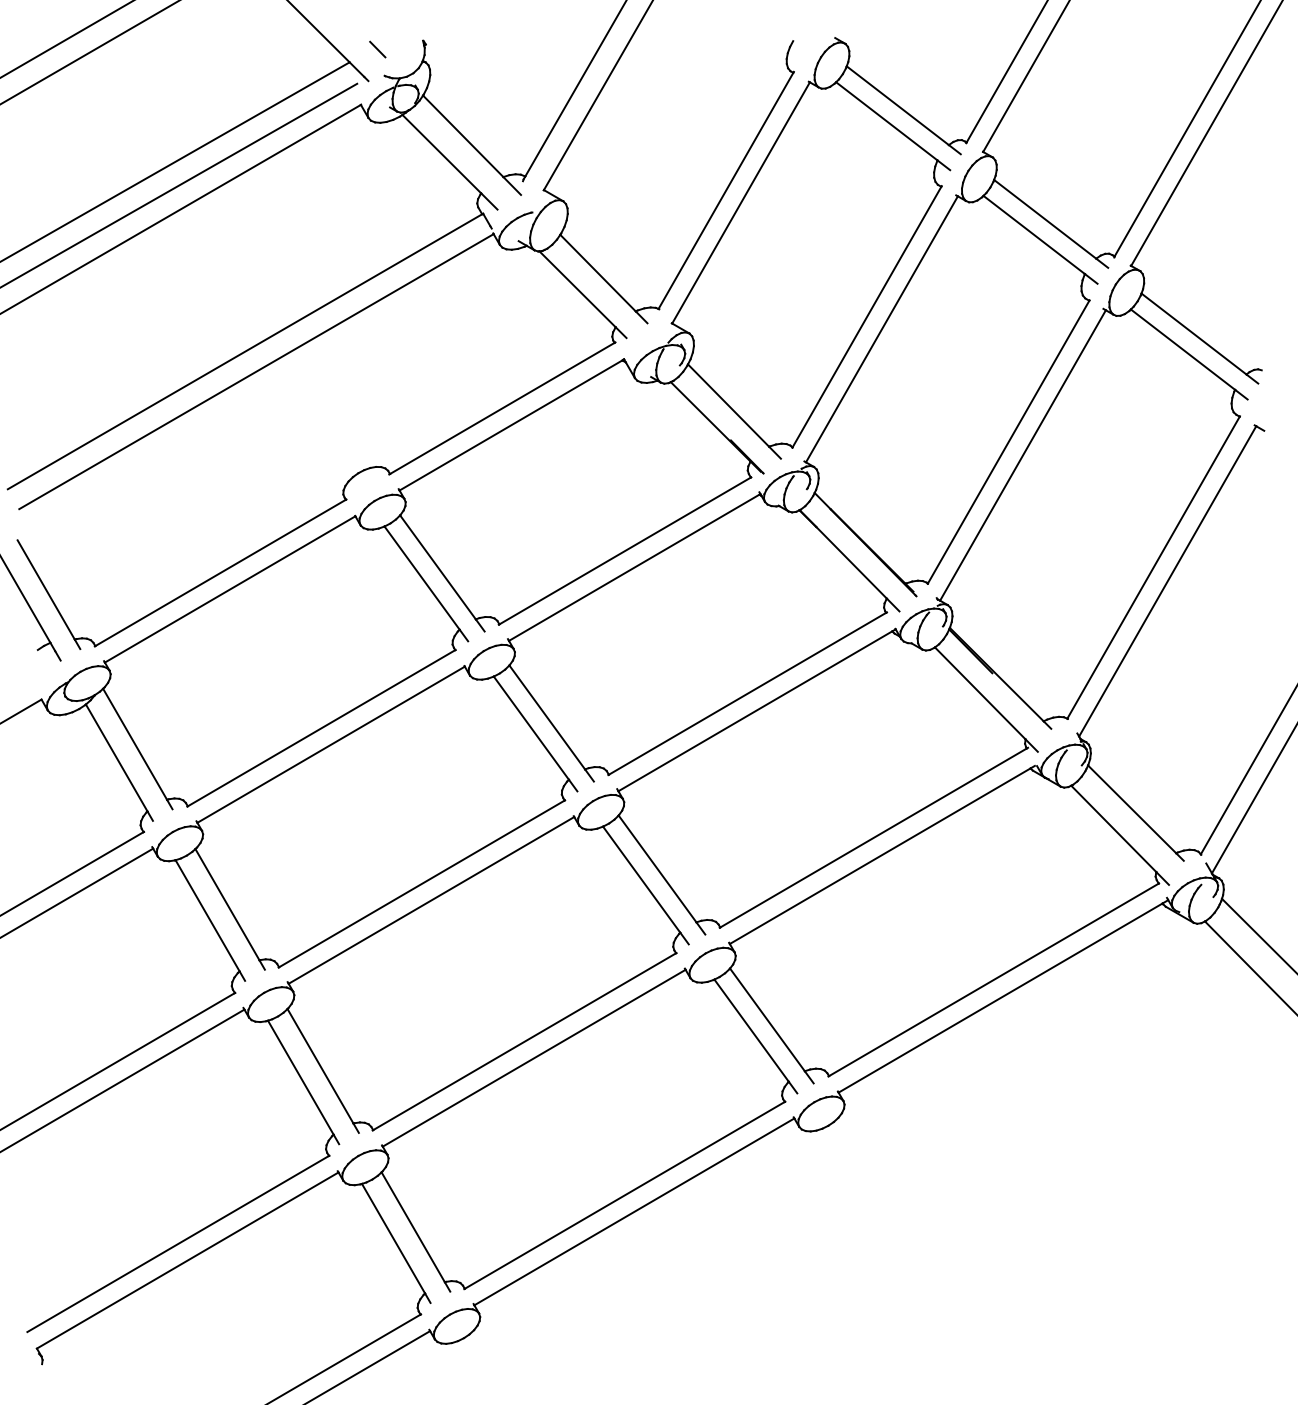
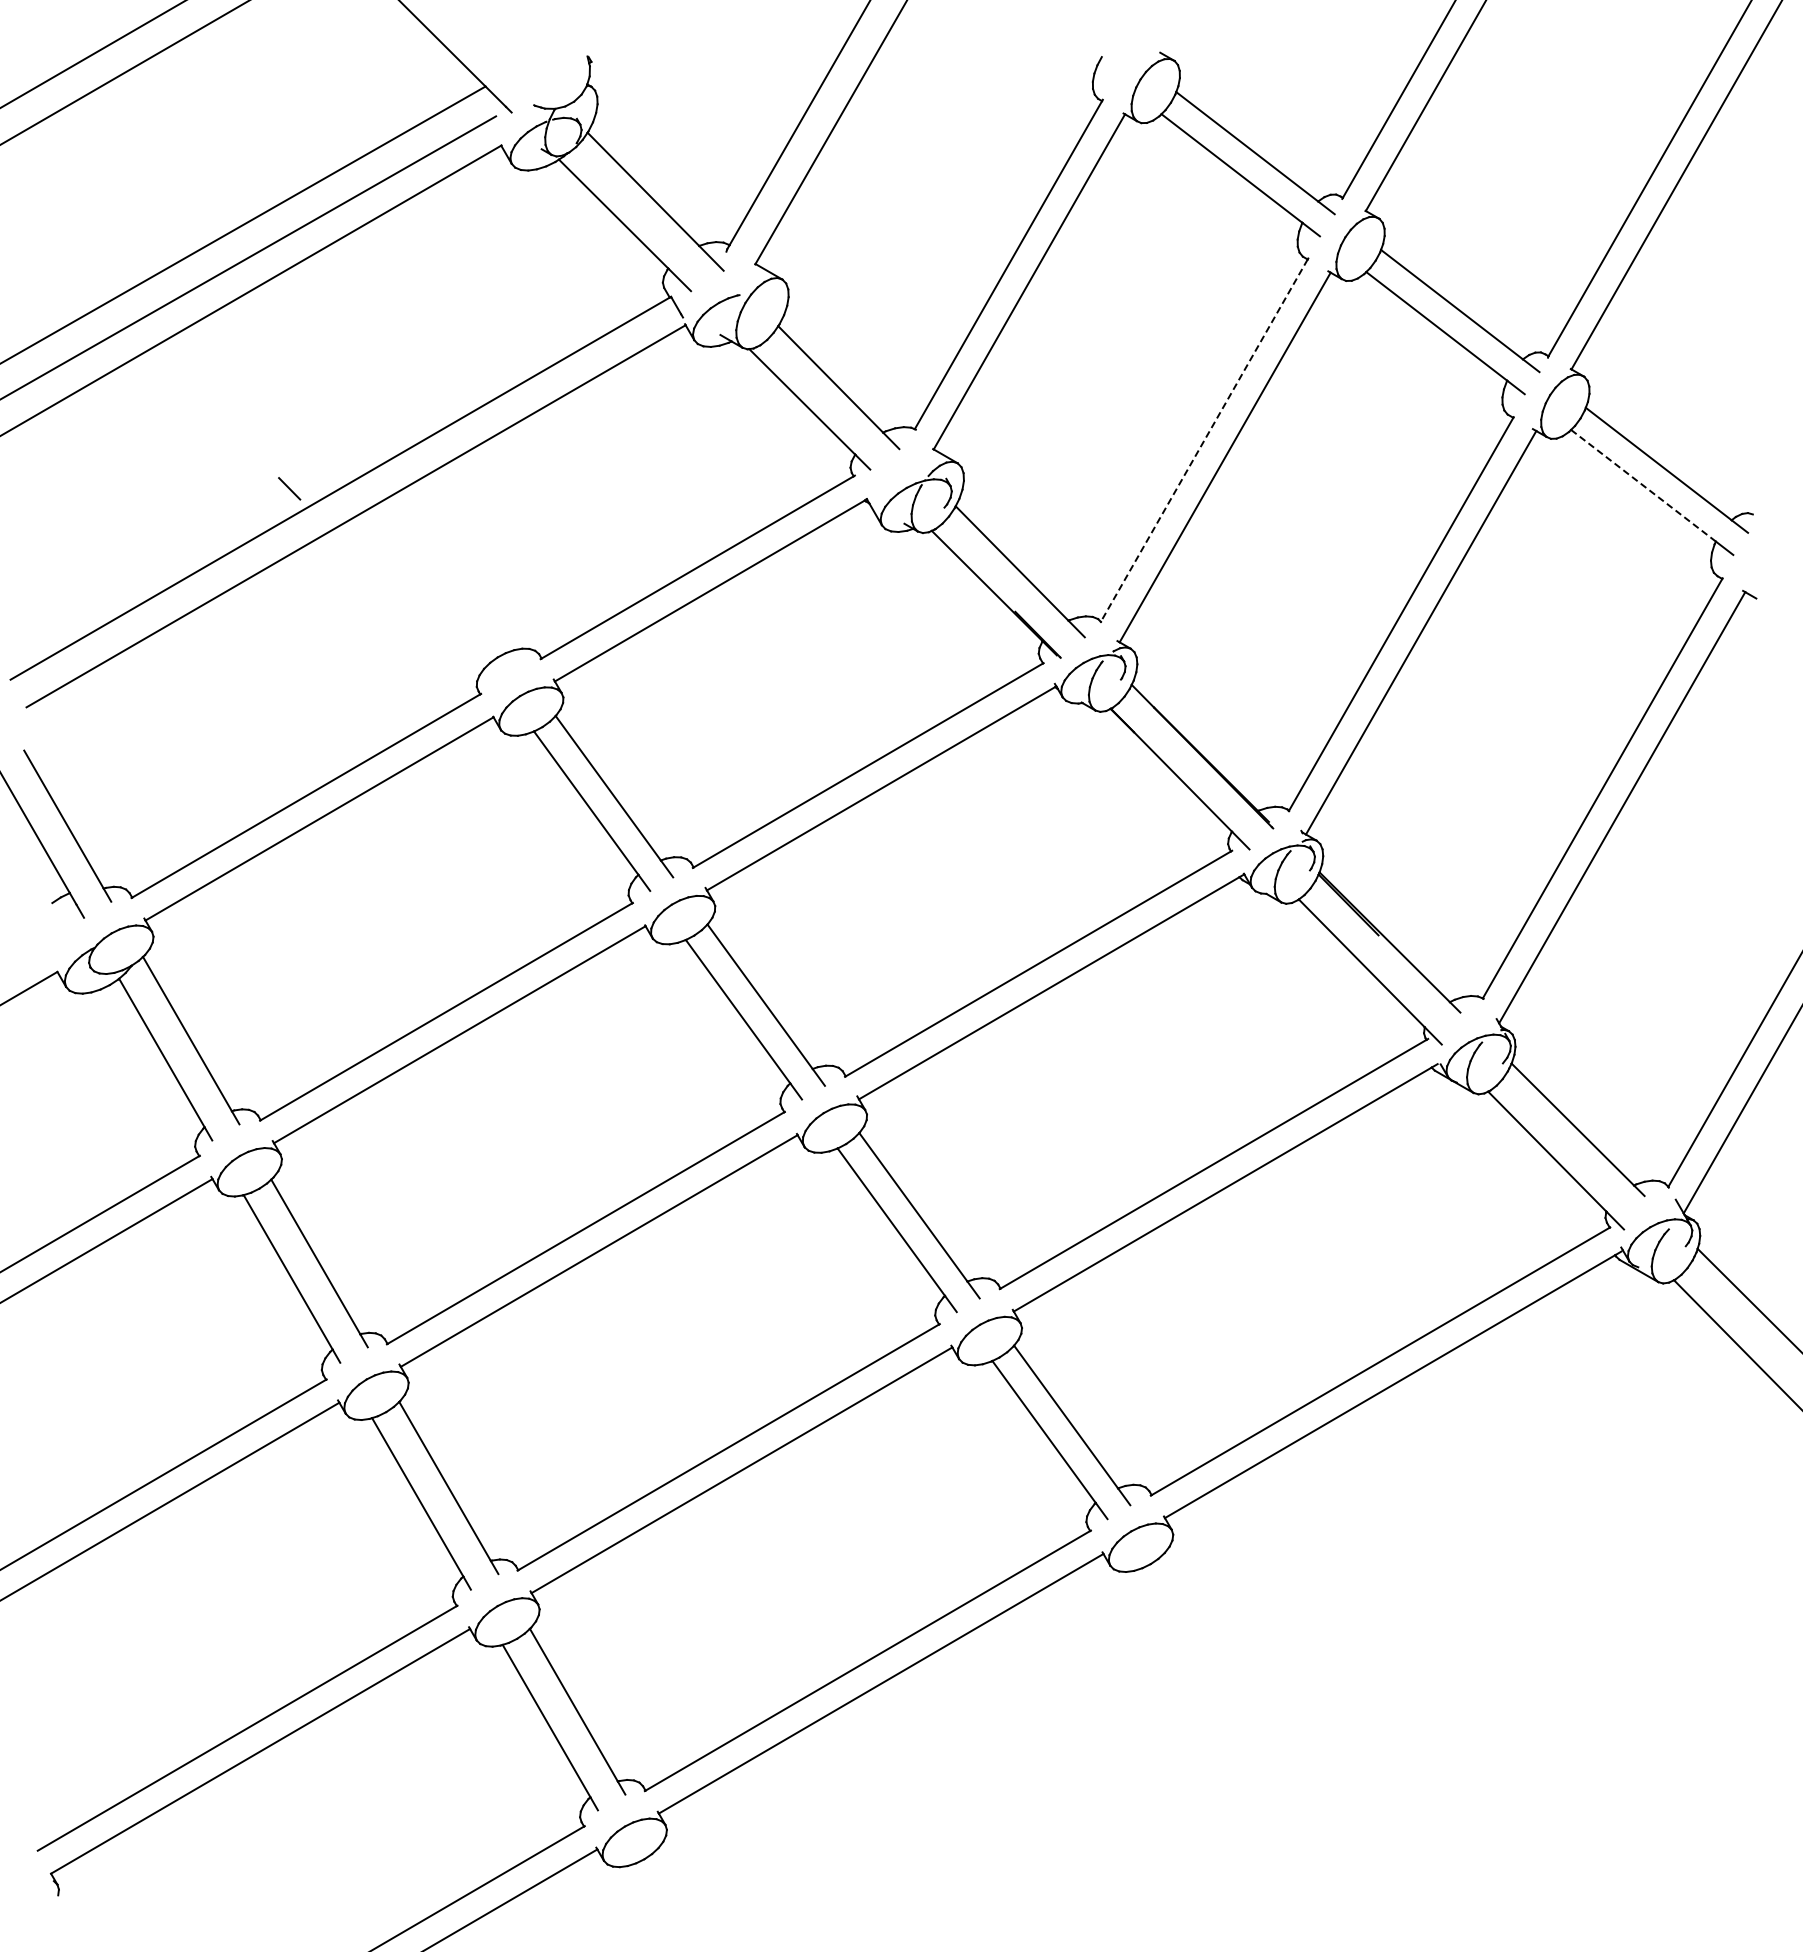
line: (377, 49) -> (289, 488), moved
line: (867, 317) -> (1204, 440), solid -> dashed
line: (1183, 350) -> (1643, 486), solid -> dashed

